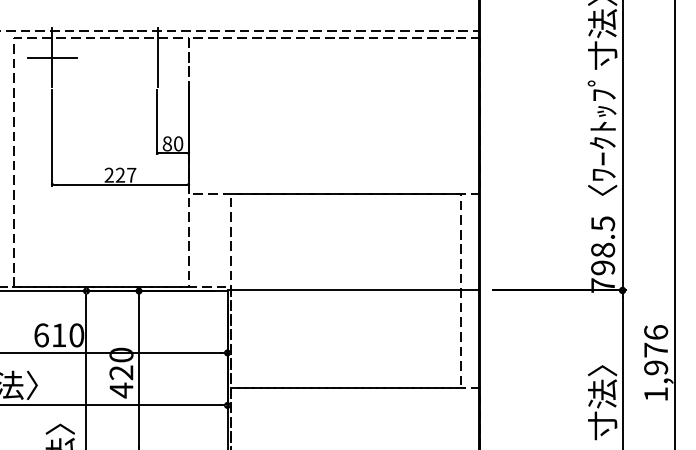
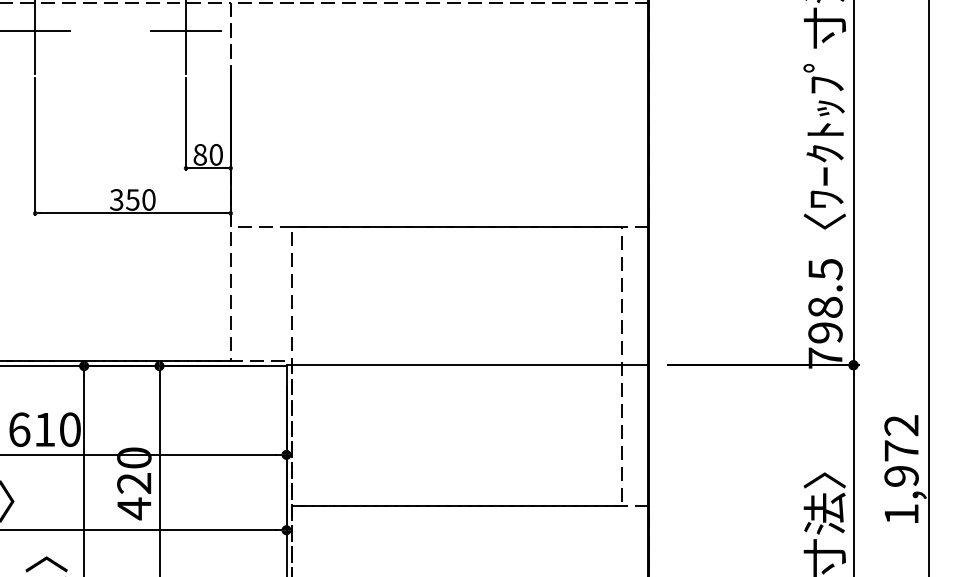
line: (157, 57) -> (186, 30), added
text: (120, 174) -> (132, 198), 227 -> 350
text: (656, 332) -> (902, 425), 1,976 -> 1,972

